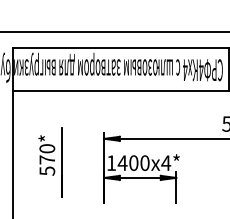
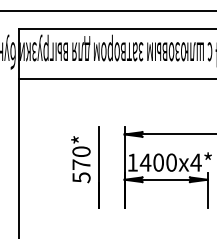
part: (50, 162) -> (85, 167), moved

